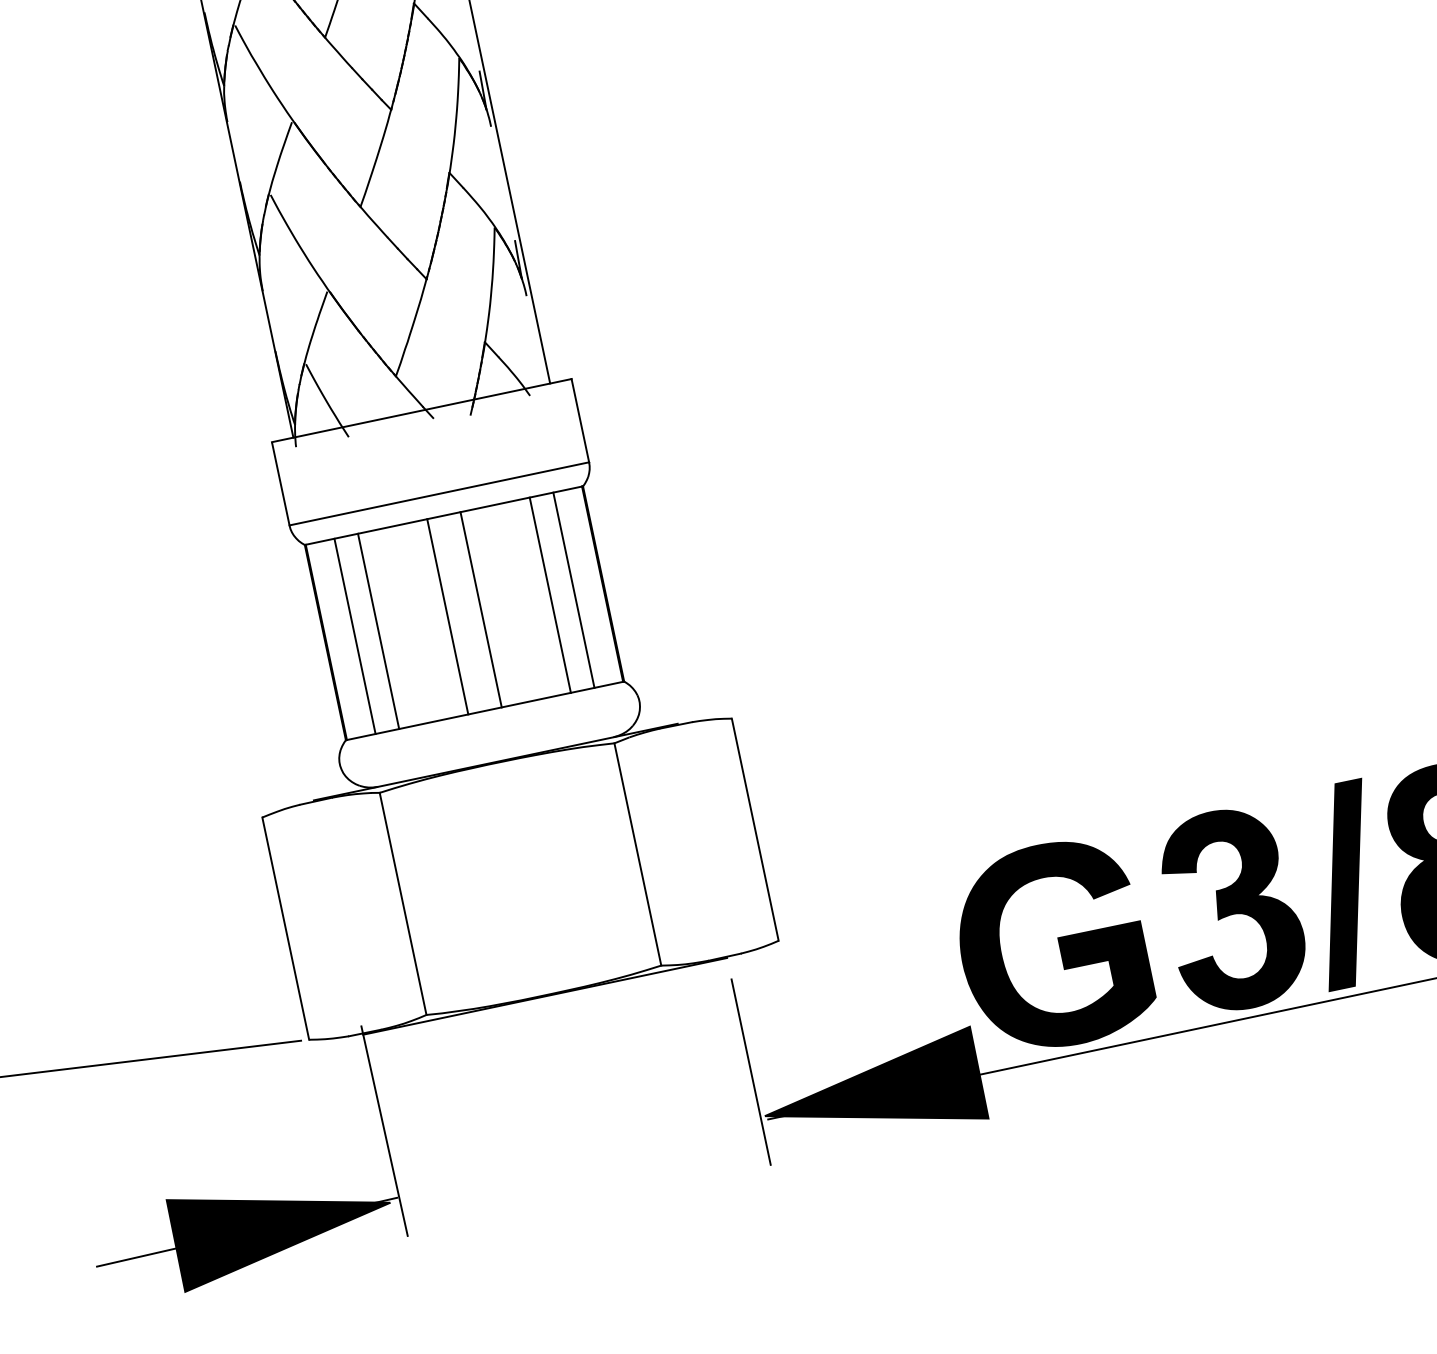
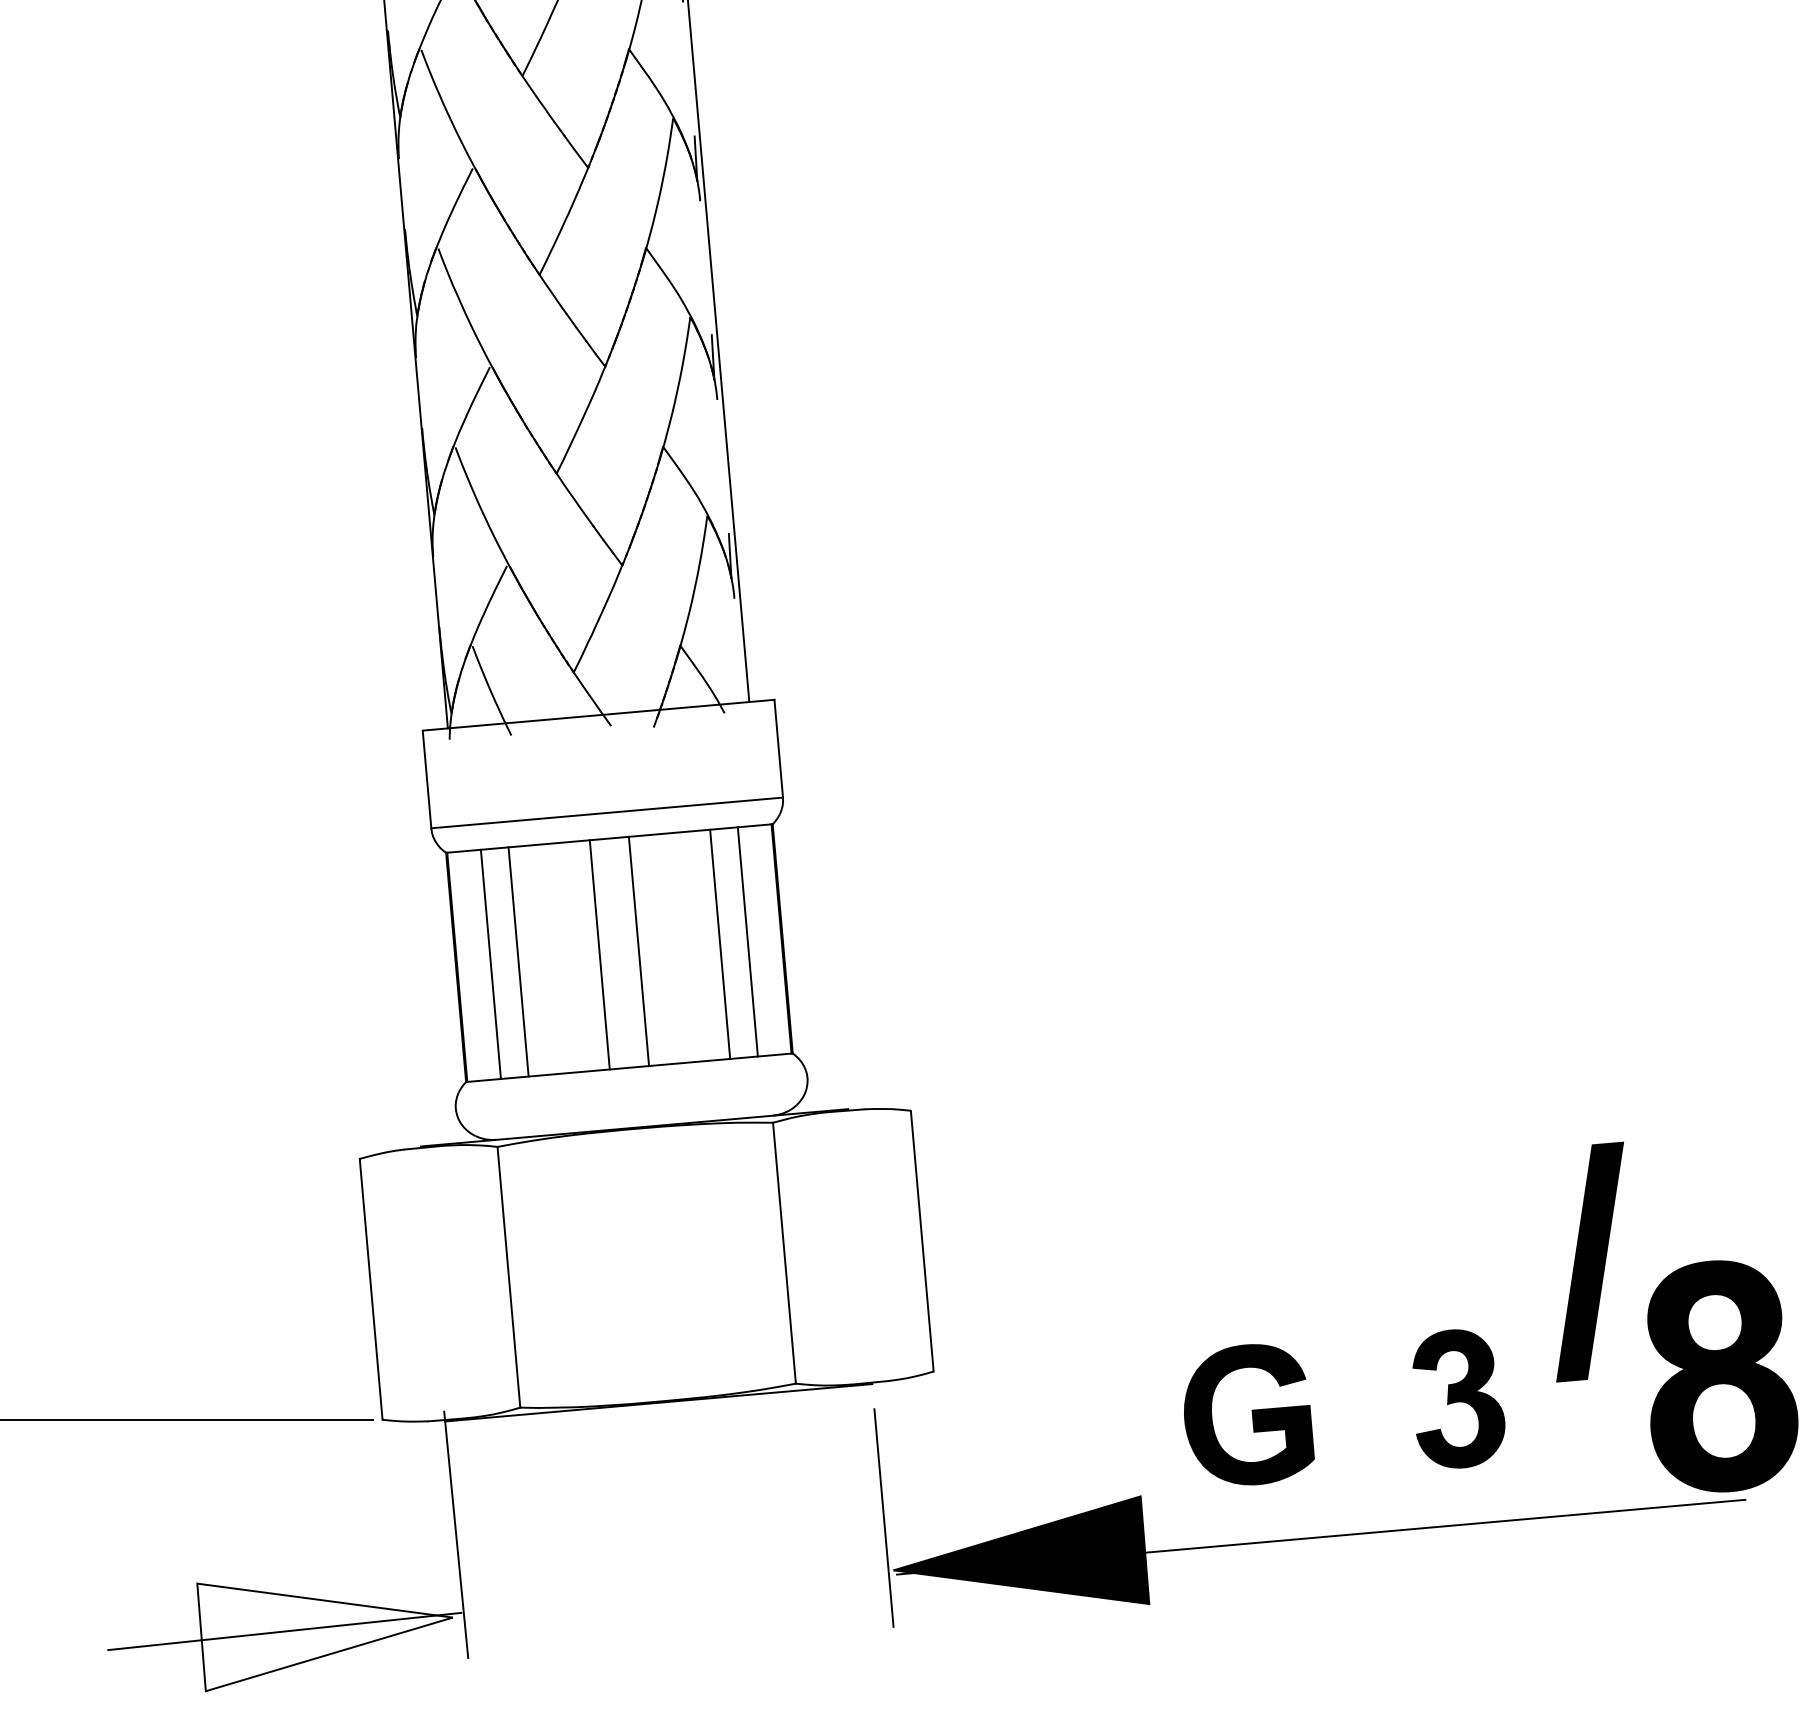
part: (1344, 884) -> (1589, 1261), moved
part: (1233, 909) -> (1458, 1398), size x0.6
part: (1055, 944) -> (1249, 1414), size x0.6
fill: (281, 1233) -> (324, 1637), removed

